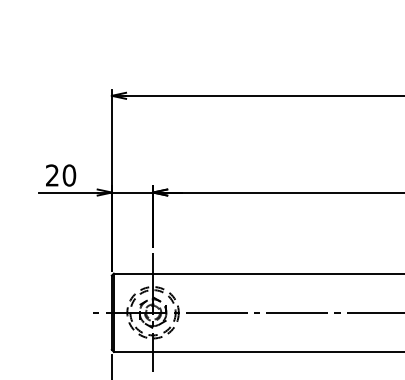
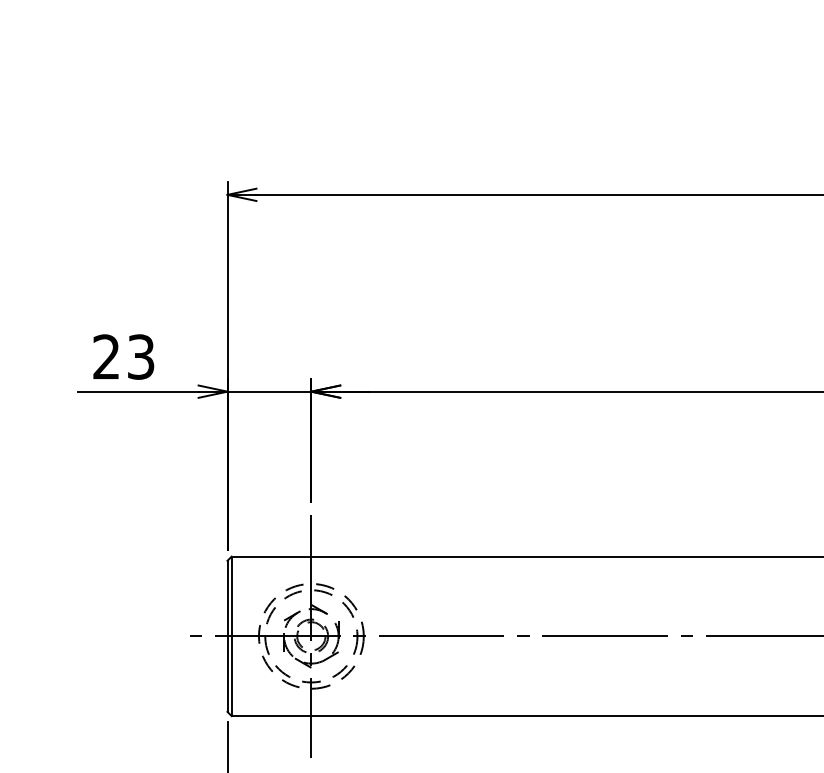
text: (69, 175) -> (141, 356), 20 -> 23

